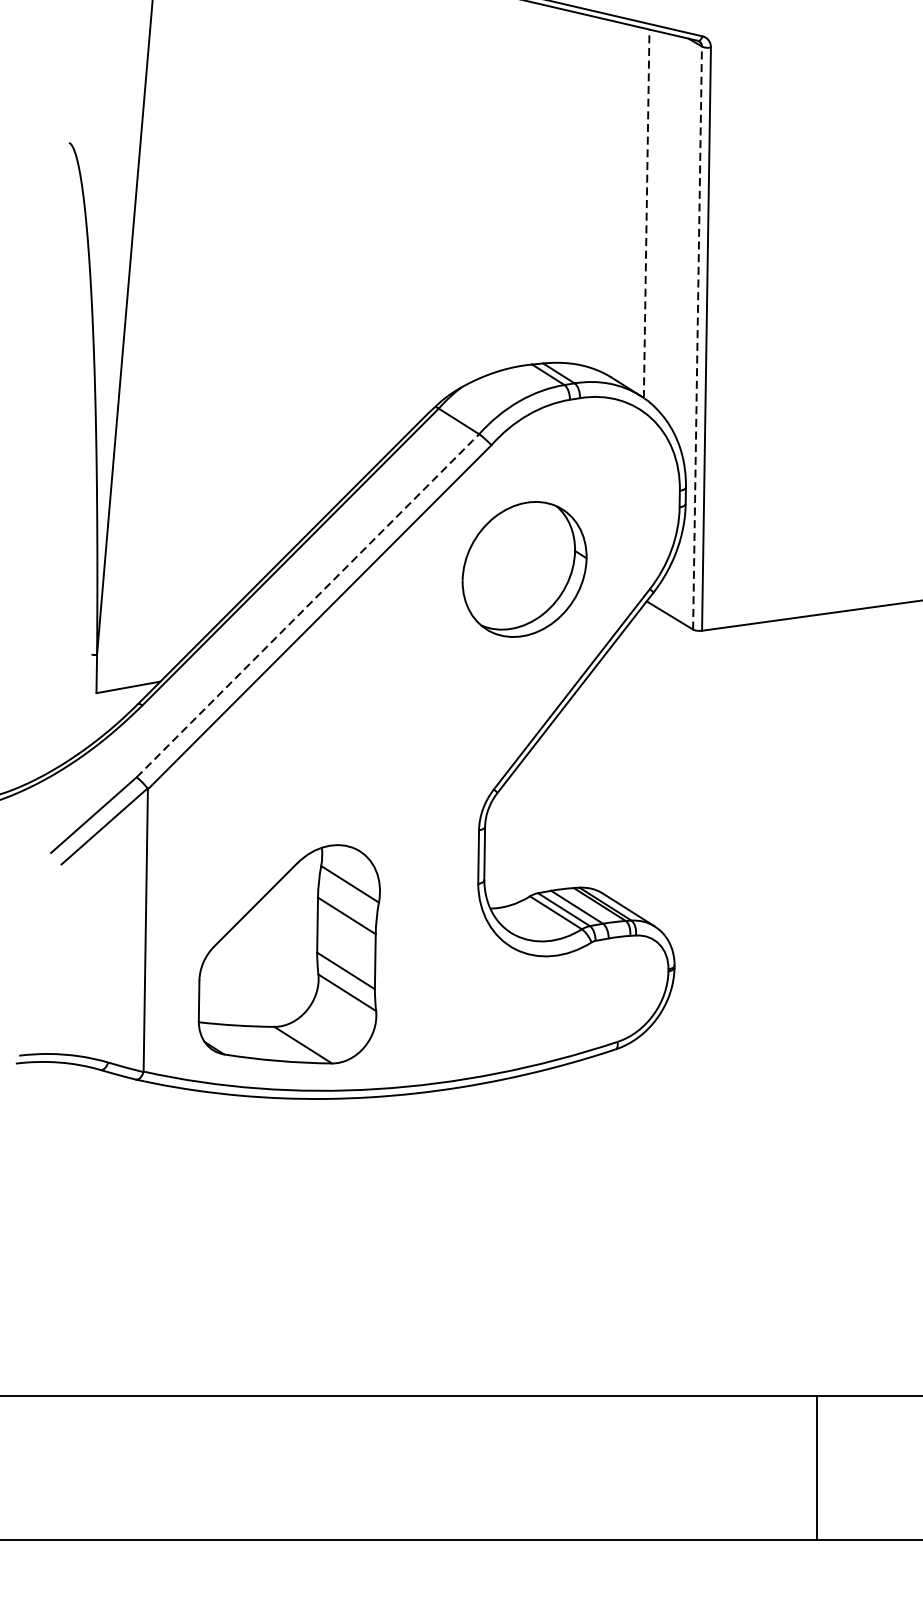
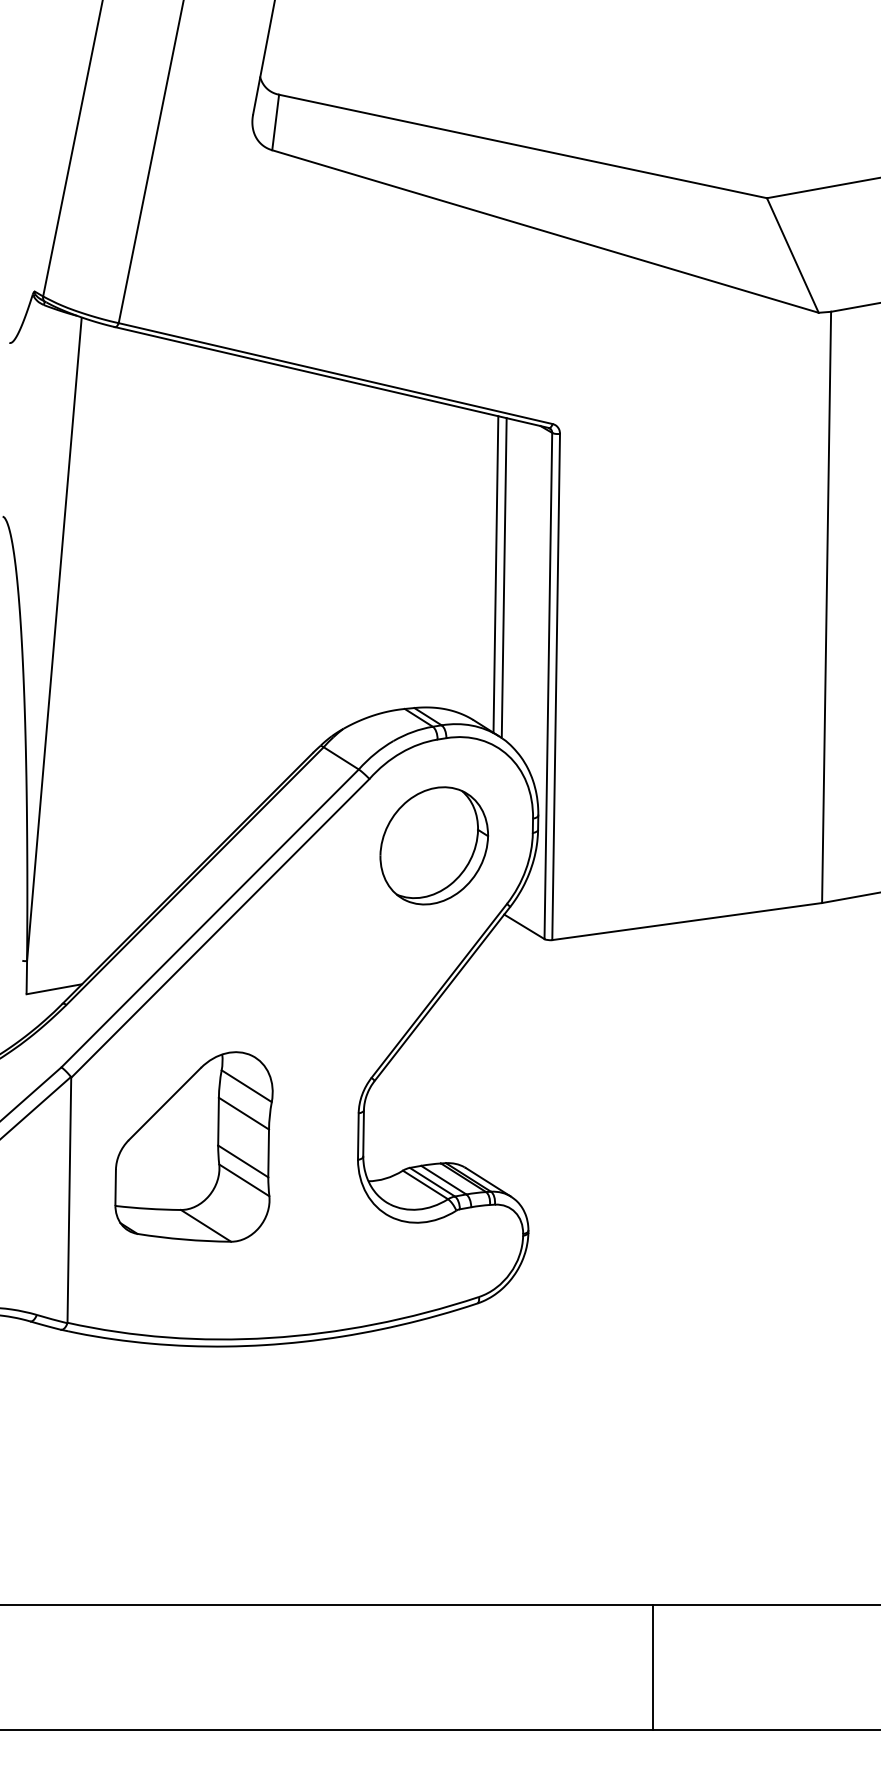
line: (636, 209) -> (495, 574), added
line: (647, 214) -> (504, 578), dashed -> solid
line: (697, 337) -> (548, 685), dashed -> solid
part: (524, 569) -> (434, 845), moved
line: (308, 605) -> (210, 918), dashed -> solid
part: (288, 953) -> (193, 1146), moved

